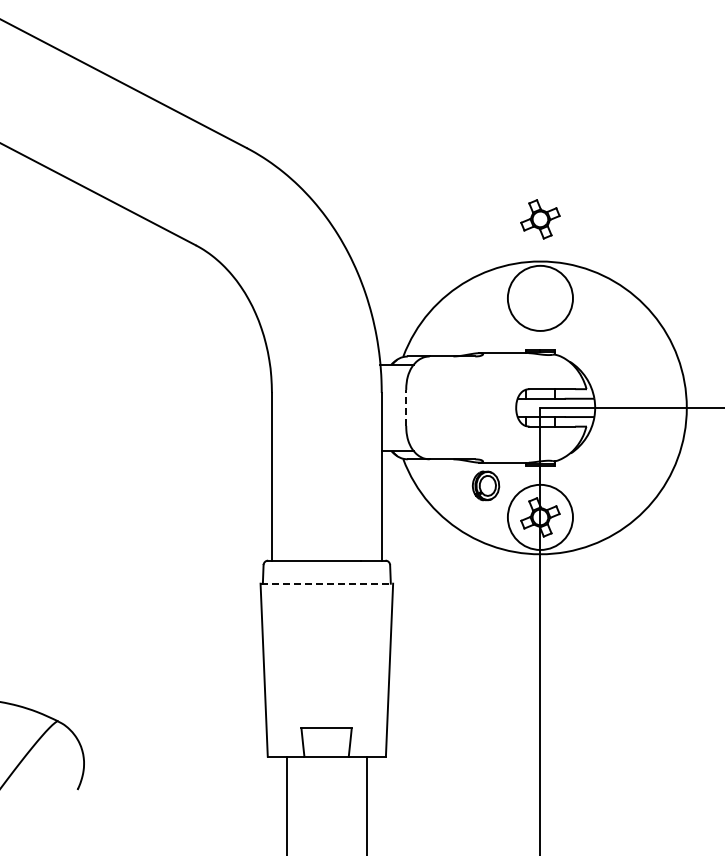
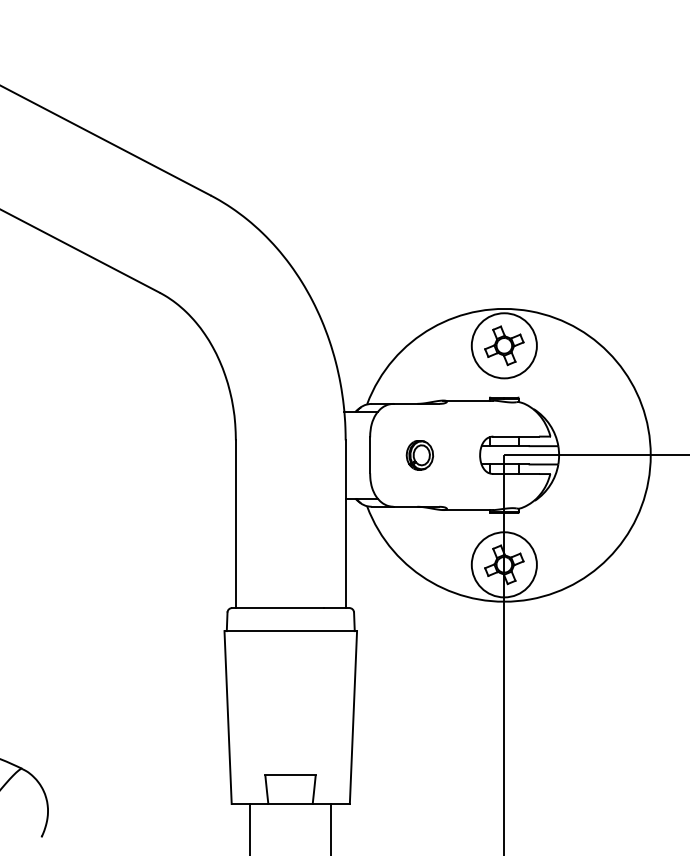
part: (540, 219) -> (504, 345), moved
line: (406, 407) -> (370, 454), dashed -> solid
part: (486, 485) -> (420, 454), moved
line: (327, 583) -> (291, 630), dashed -> solid

